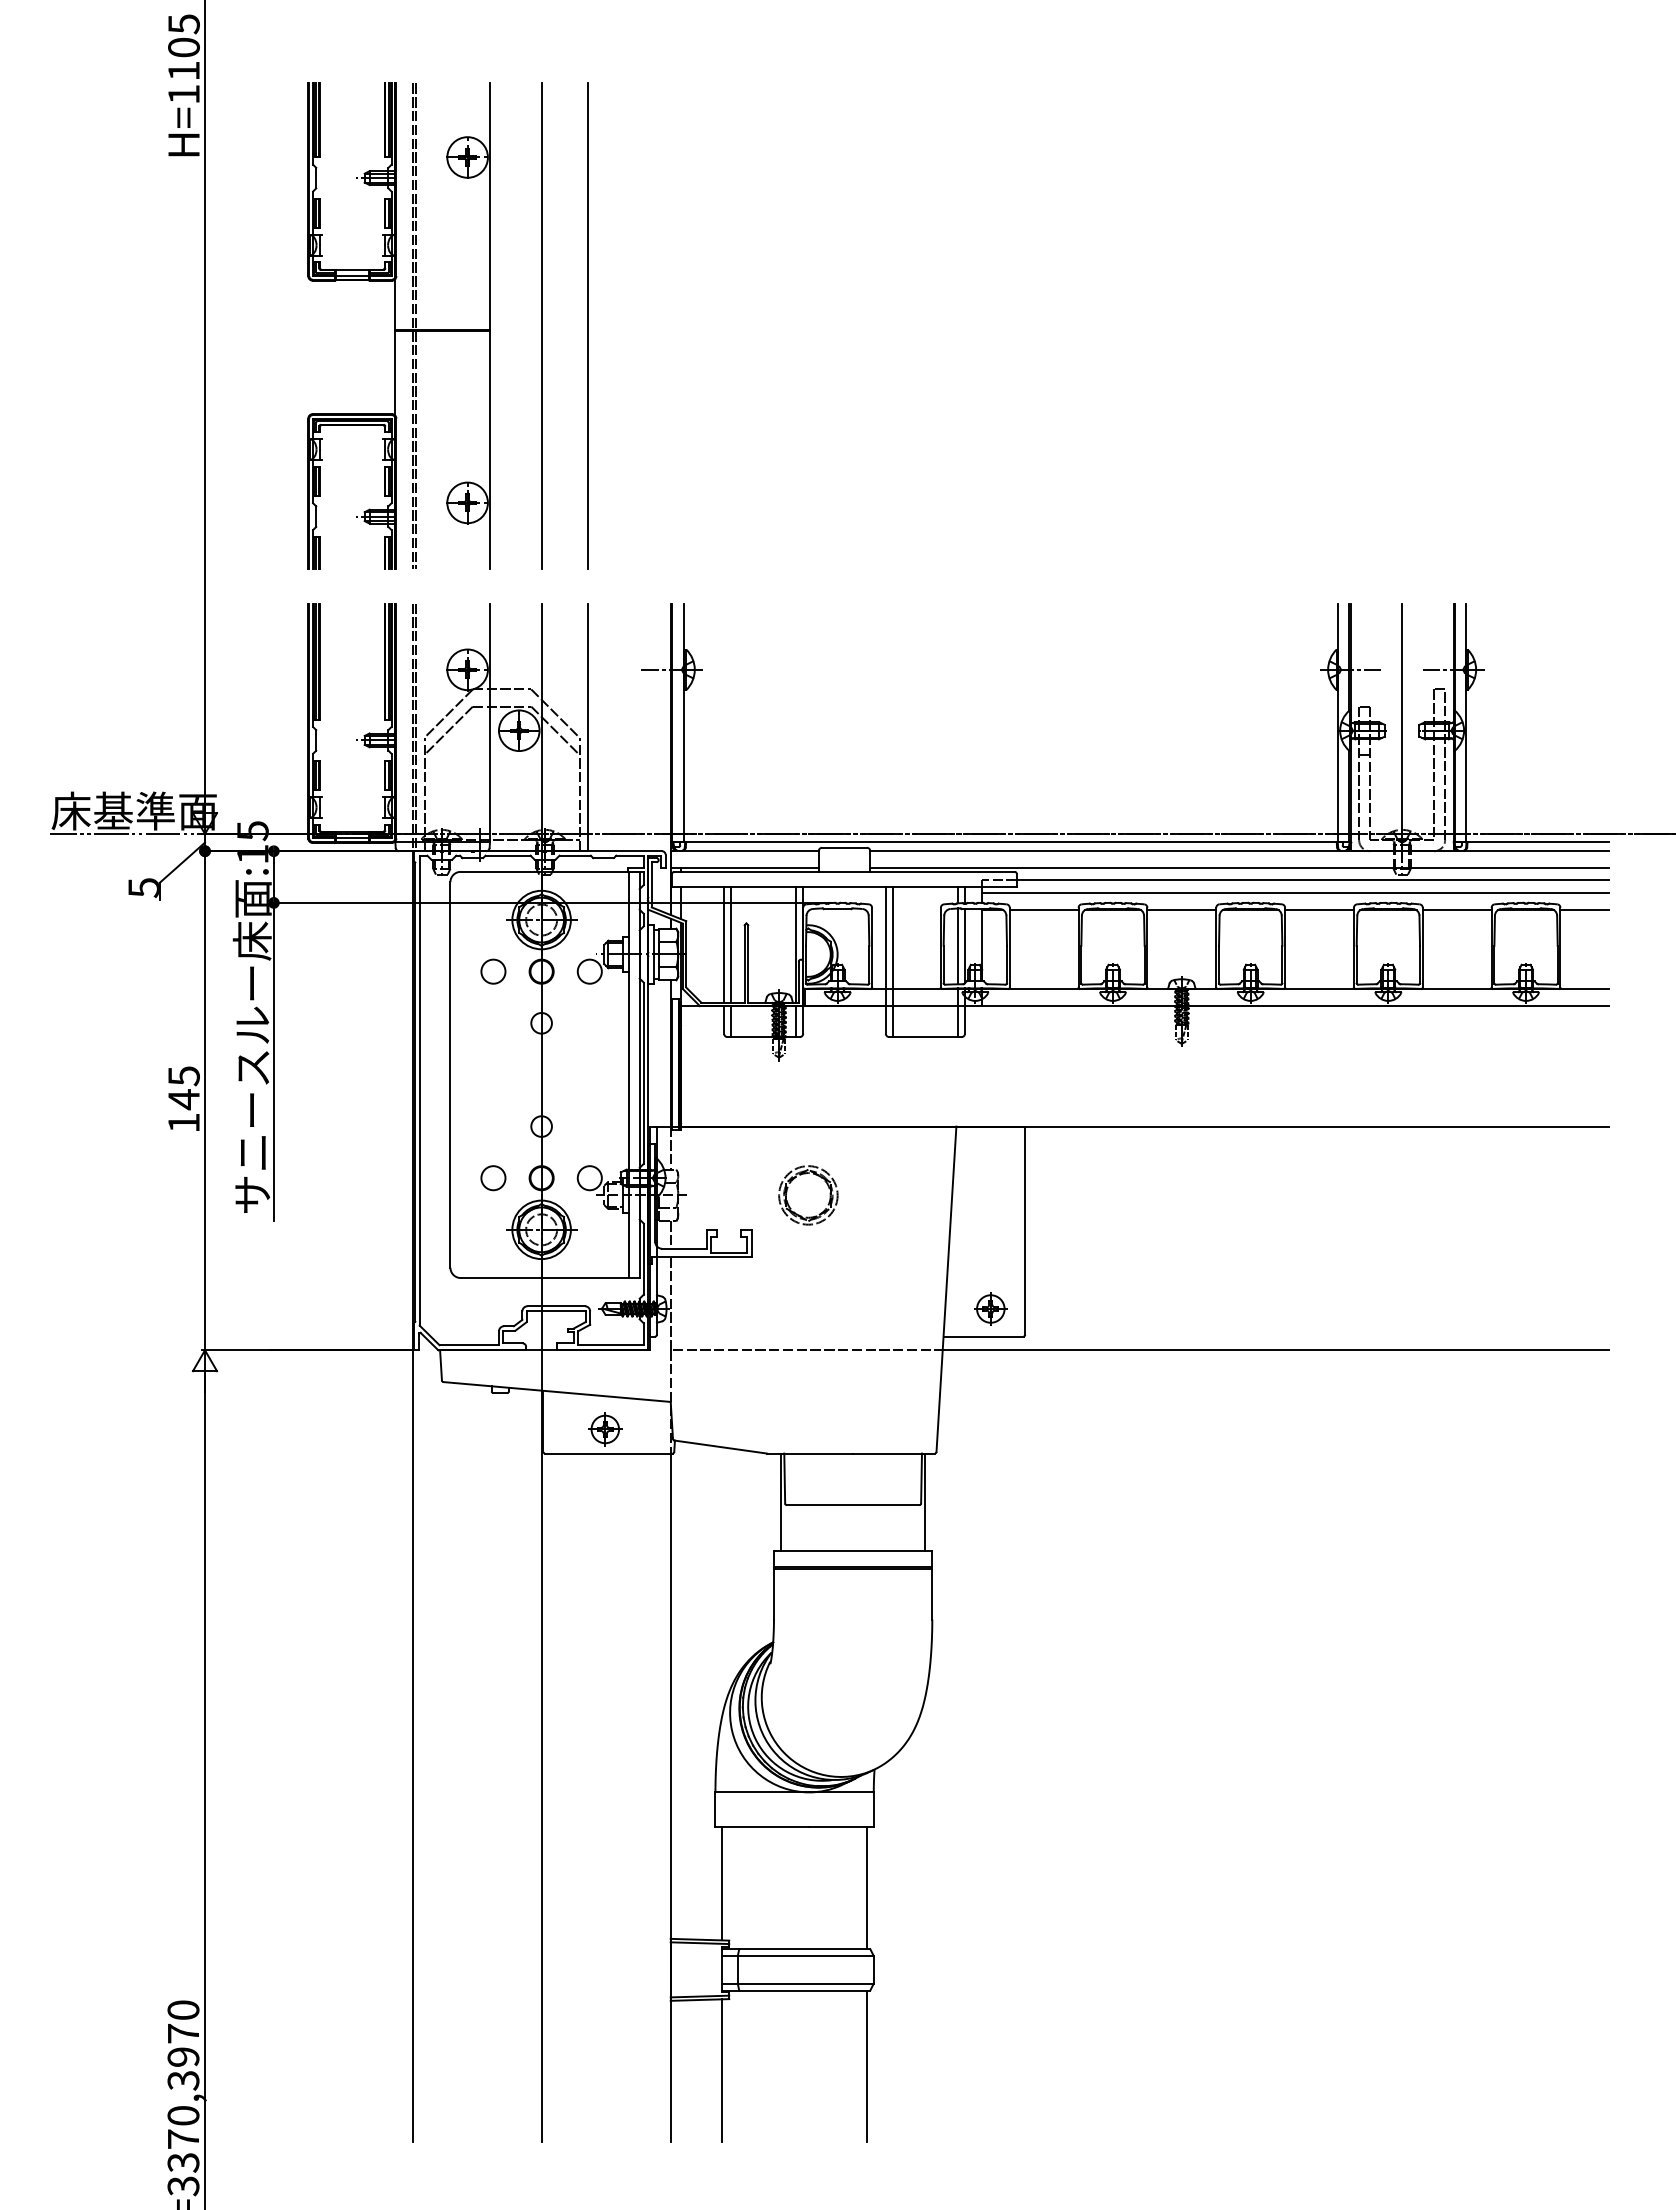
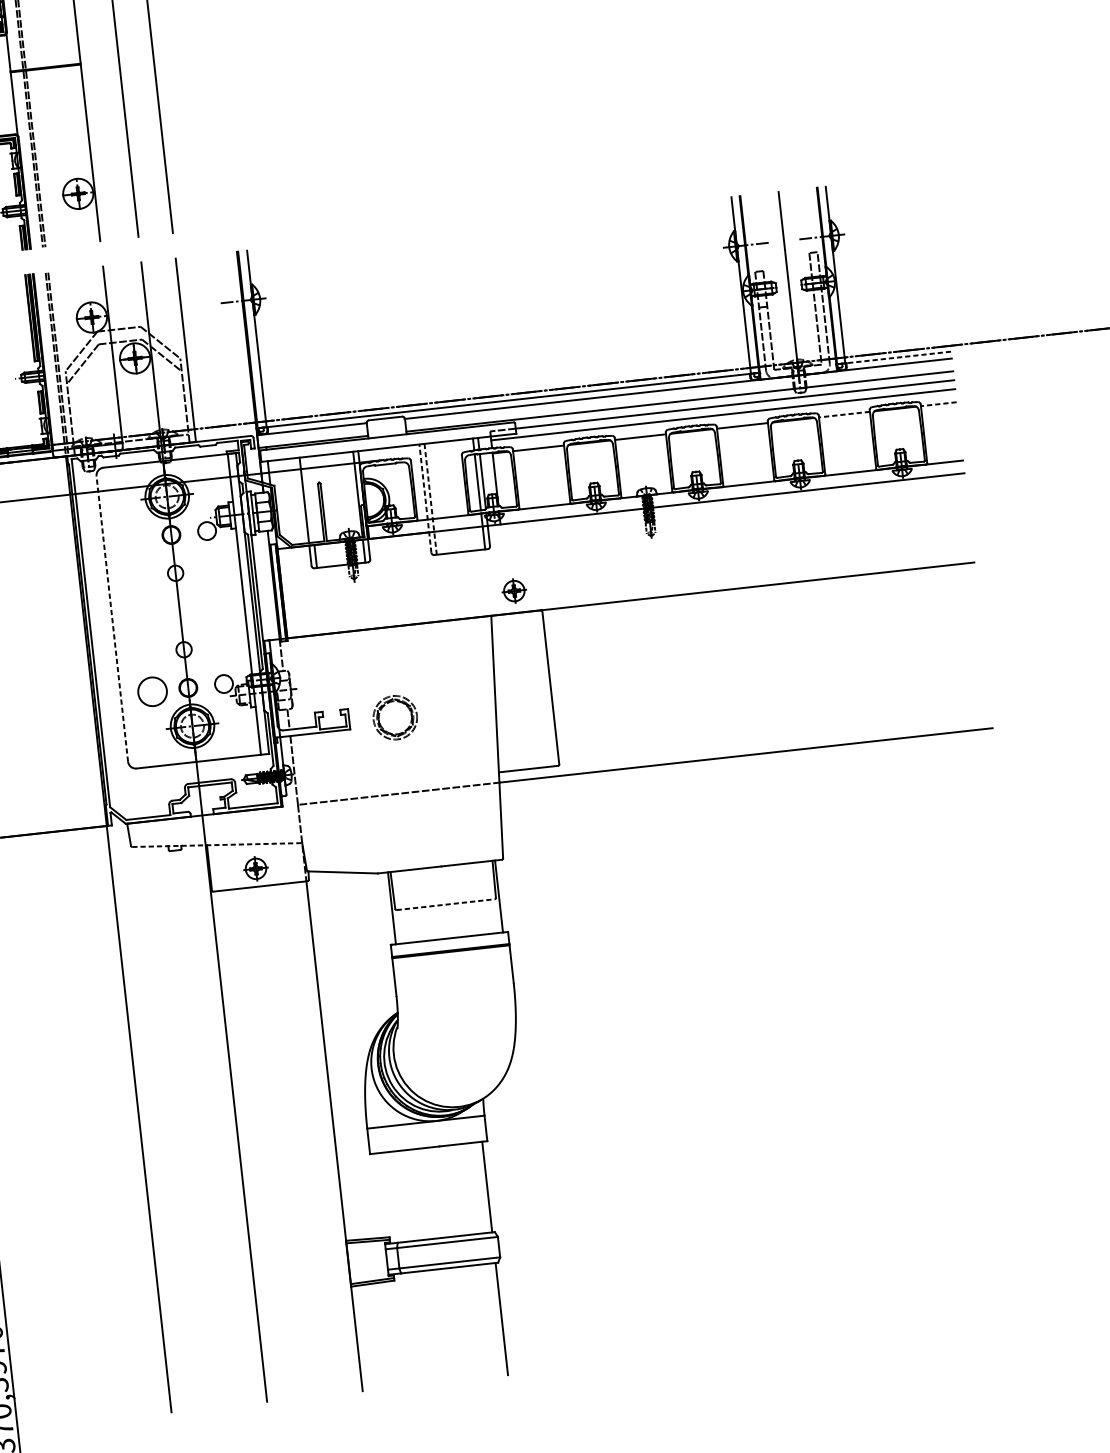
line: (1536, 841) -> (897, 357), solid -> dashed
line: (1456, 910) -> (843, 414), solid -> dashed
line: (1584, 910) -> (938, 404), solid -> dashed
line: (730, 944) -> (309, 499), removed
line: (885, 960) -> (425, 498), solid -> dashed
line: (892, 962) -> (430, 499), solid -> dashed
circle: (493, 971) -> (135, 538), removed
line: (450, 1074) -> (112, 618), solid -> dashed
circle: (493, 1178) -> (152, 692), size x1.6
part: (829, 1195) -> (410, 716), moved
part: (990, 1308) -> (514, 590), moved
line: (557, 1392) -> (217, 845), solid -> dashed
line: (853, 1505) -> (446, 904), solid -> dashed
line: (722, 1883) -> (379, 1195), removed
line: (722, 2070) -> (395, 1334), removed

